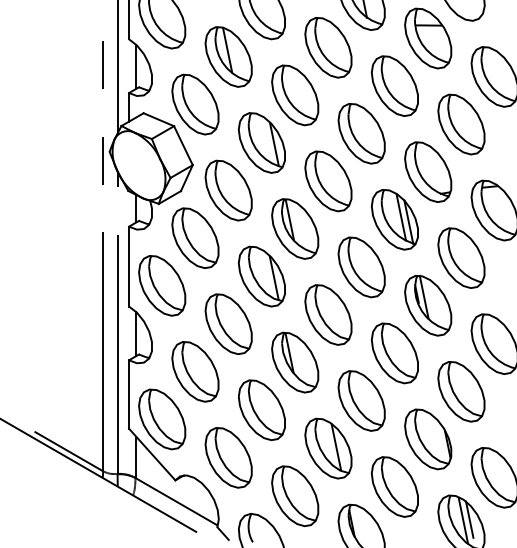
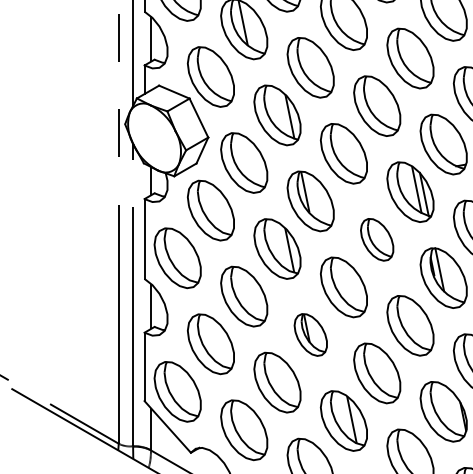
part: (361, 267) -> (377, 239), size x0.7
part: (295, 362) -> (311, 334), size x0.7

